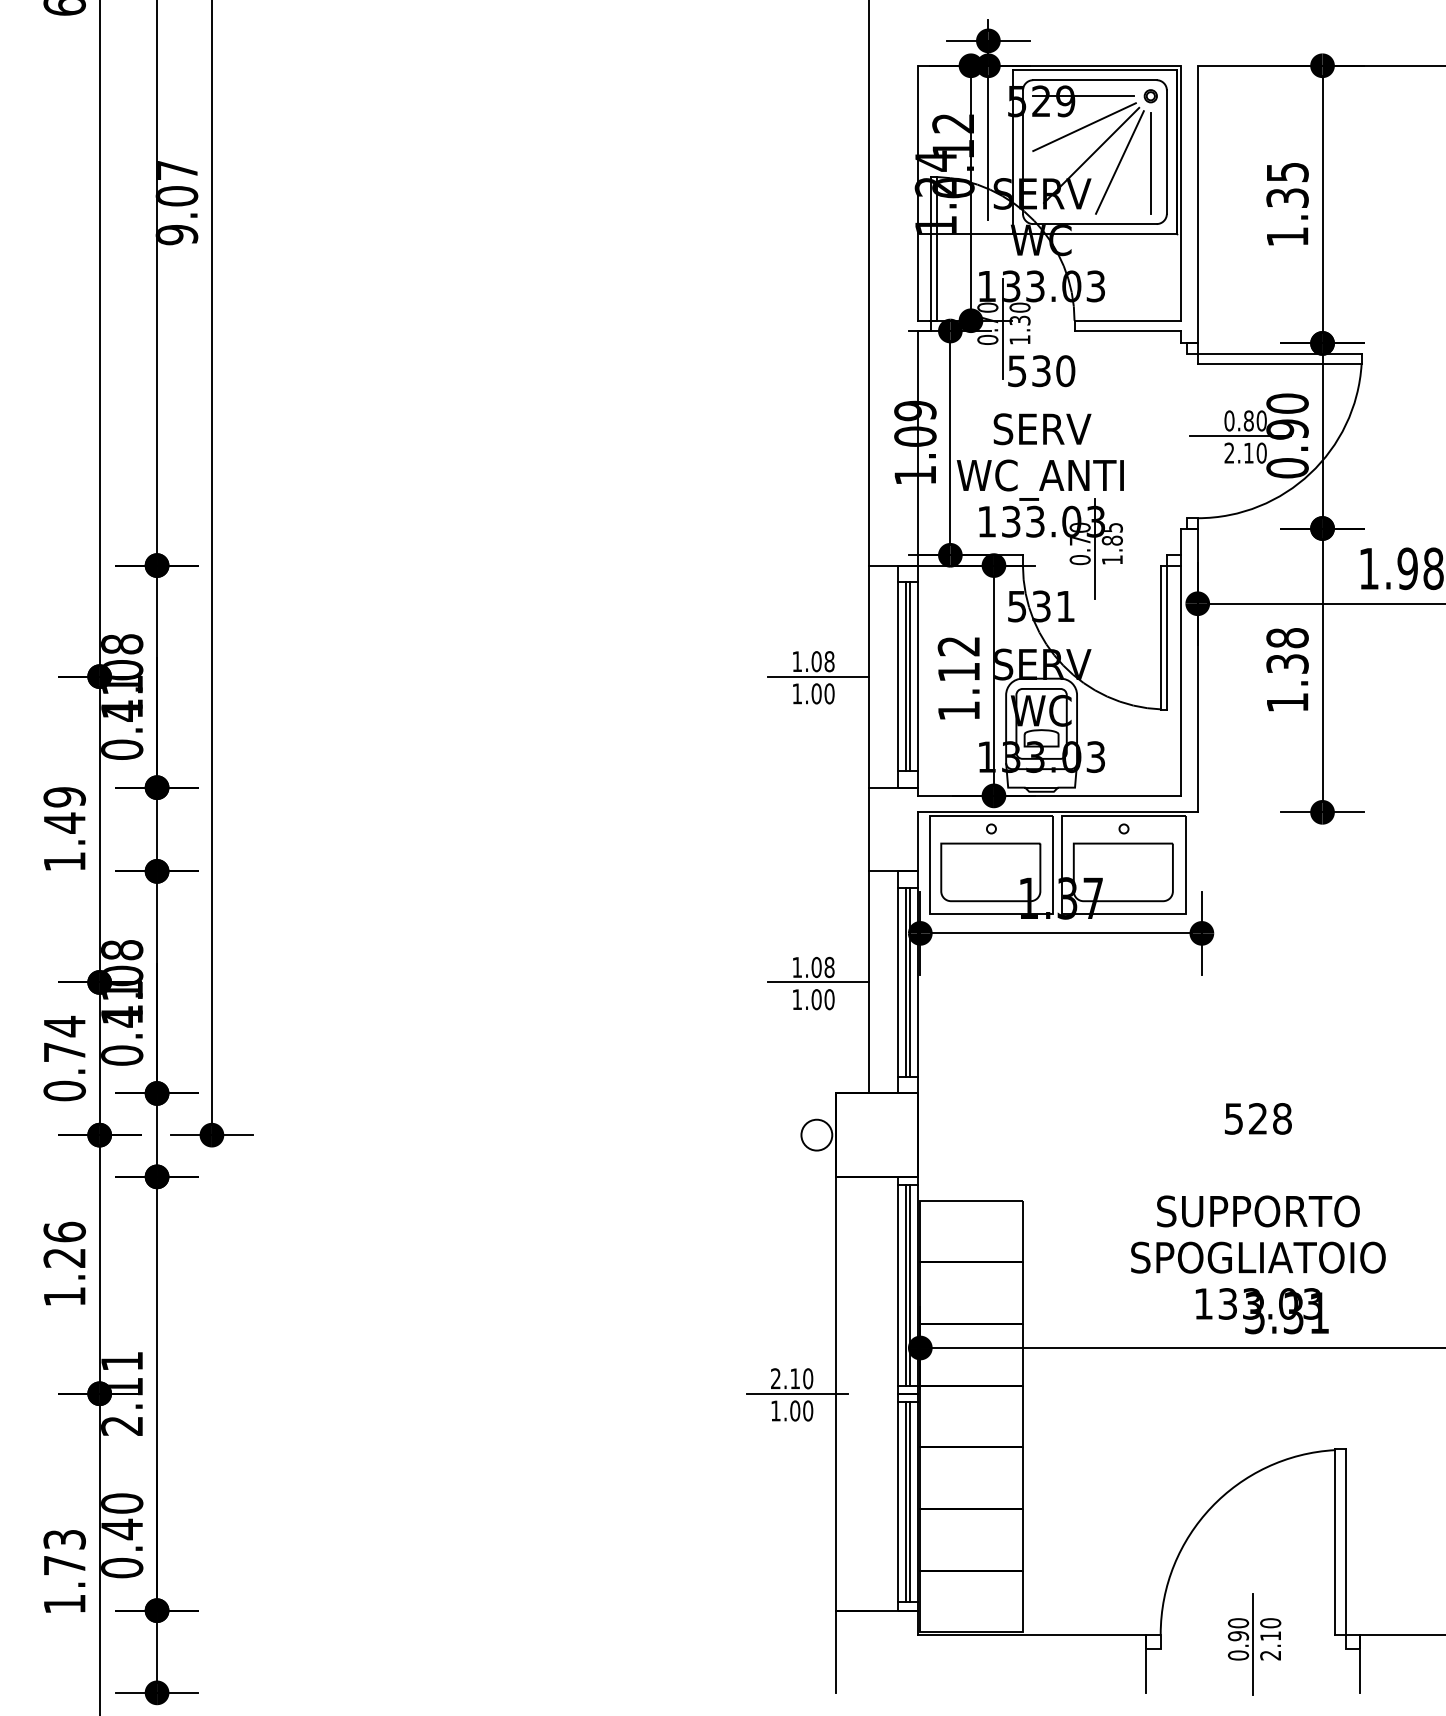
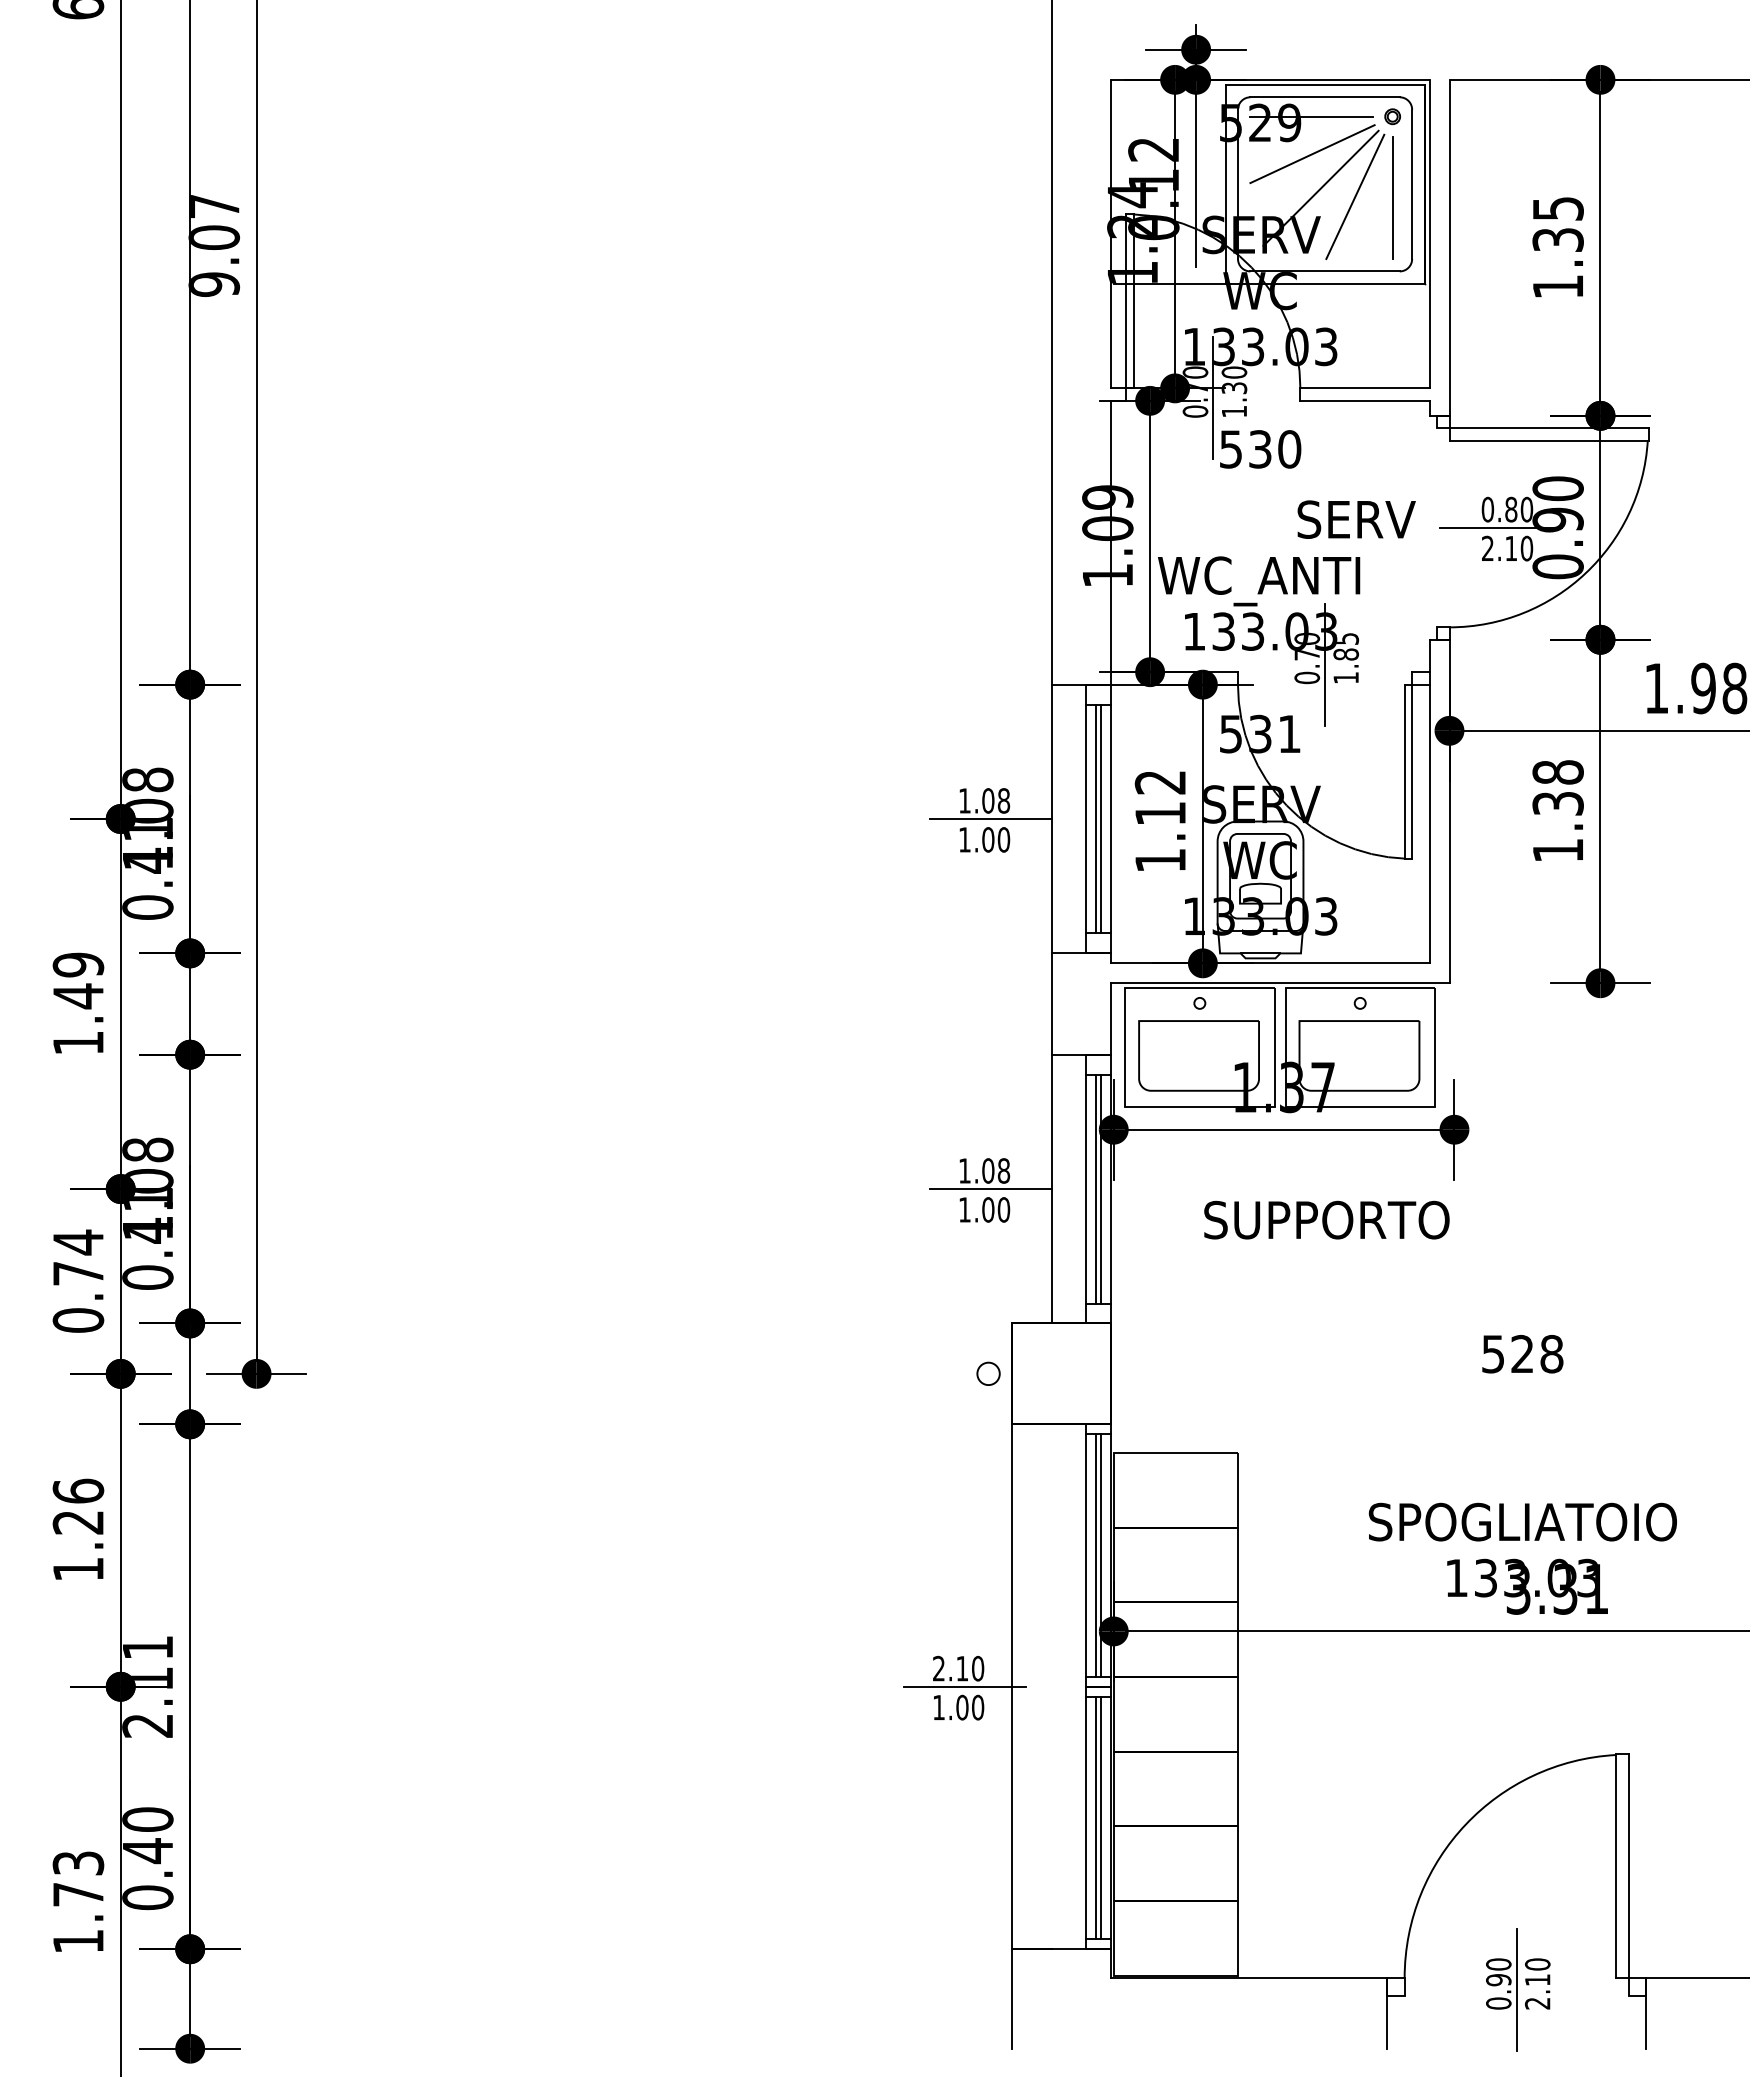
text: (1042, 429) -> (1356, 519), moved
circle: (816, 1134) -> (988, 1373), size x0.6
text: (1258, 1210) -> (1326, 1219), moved

